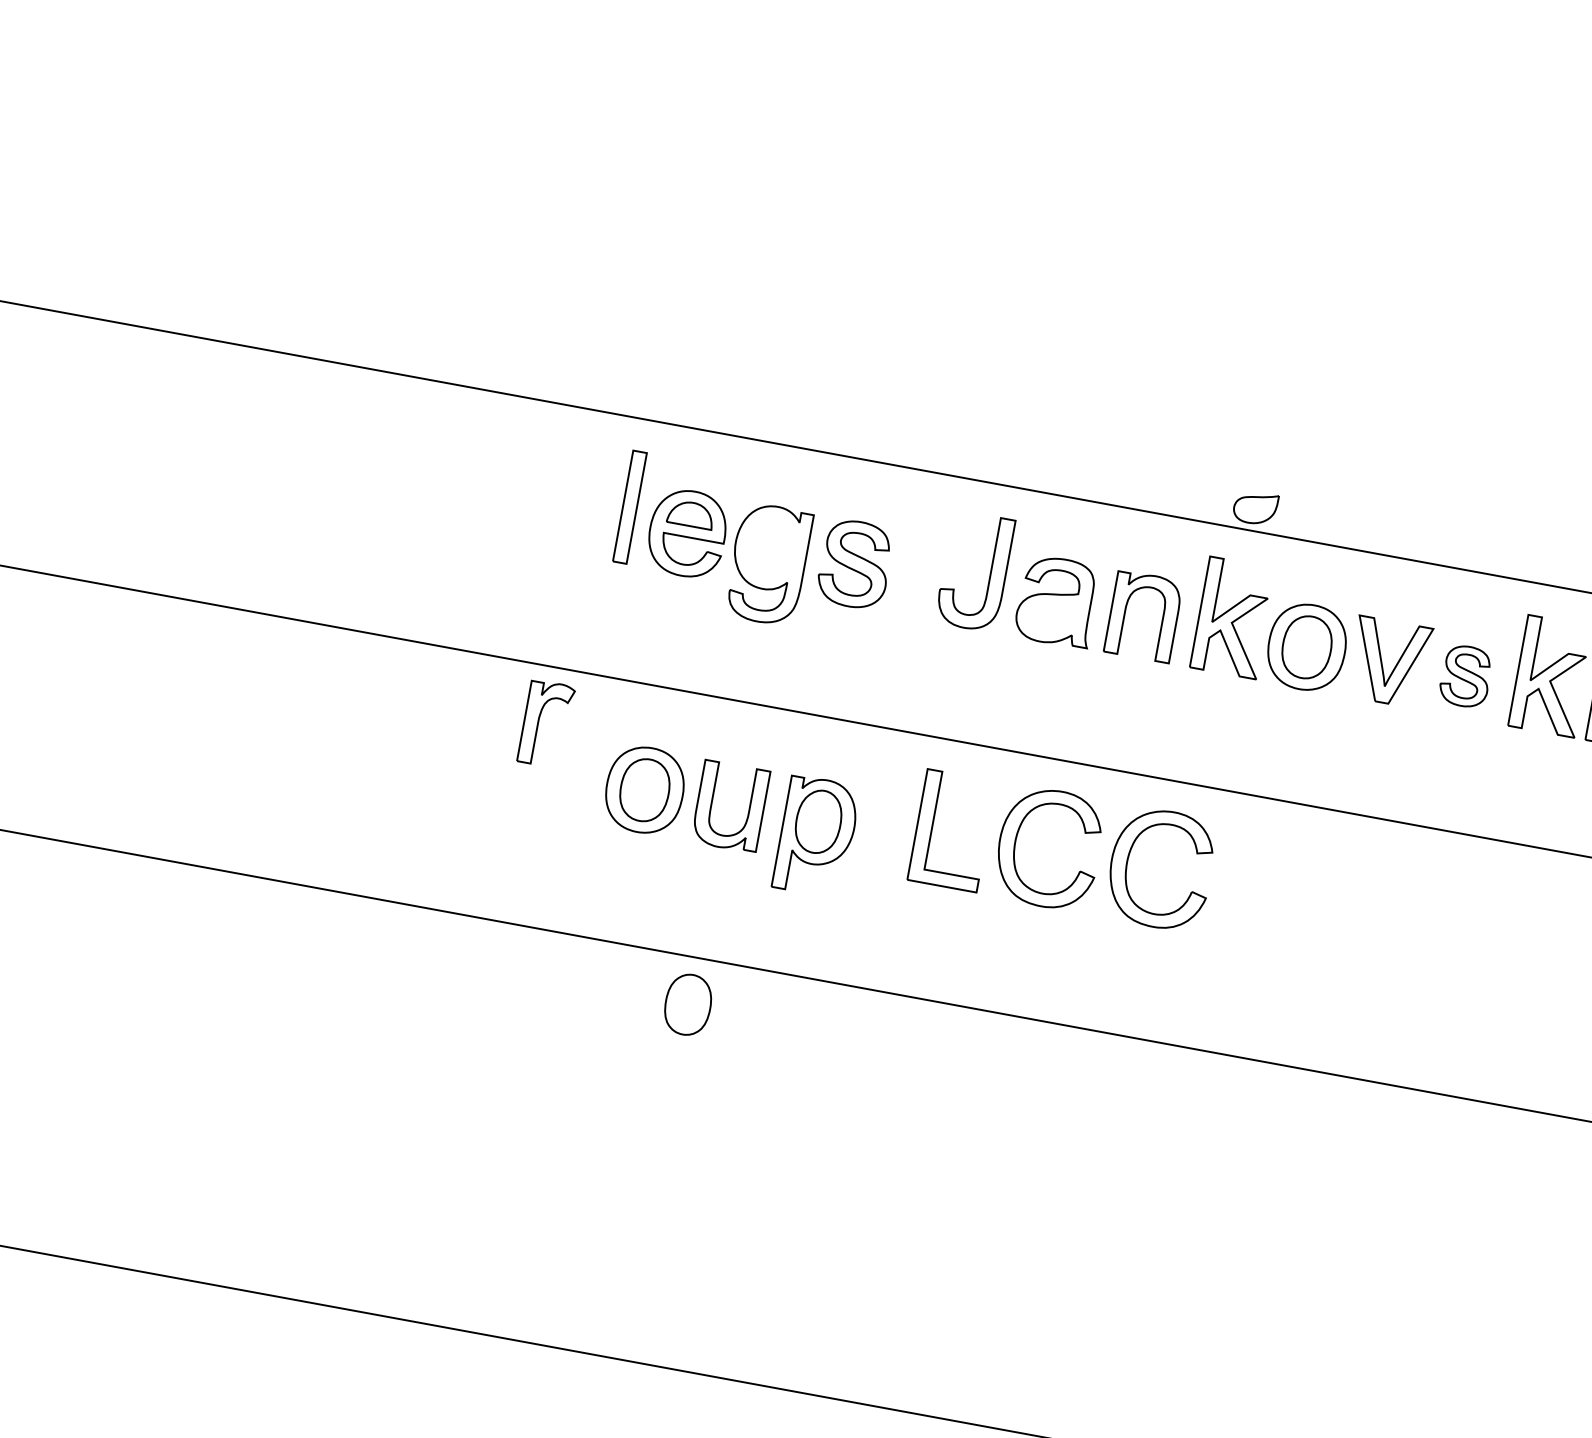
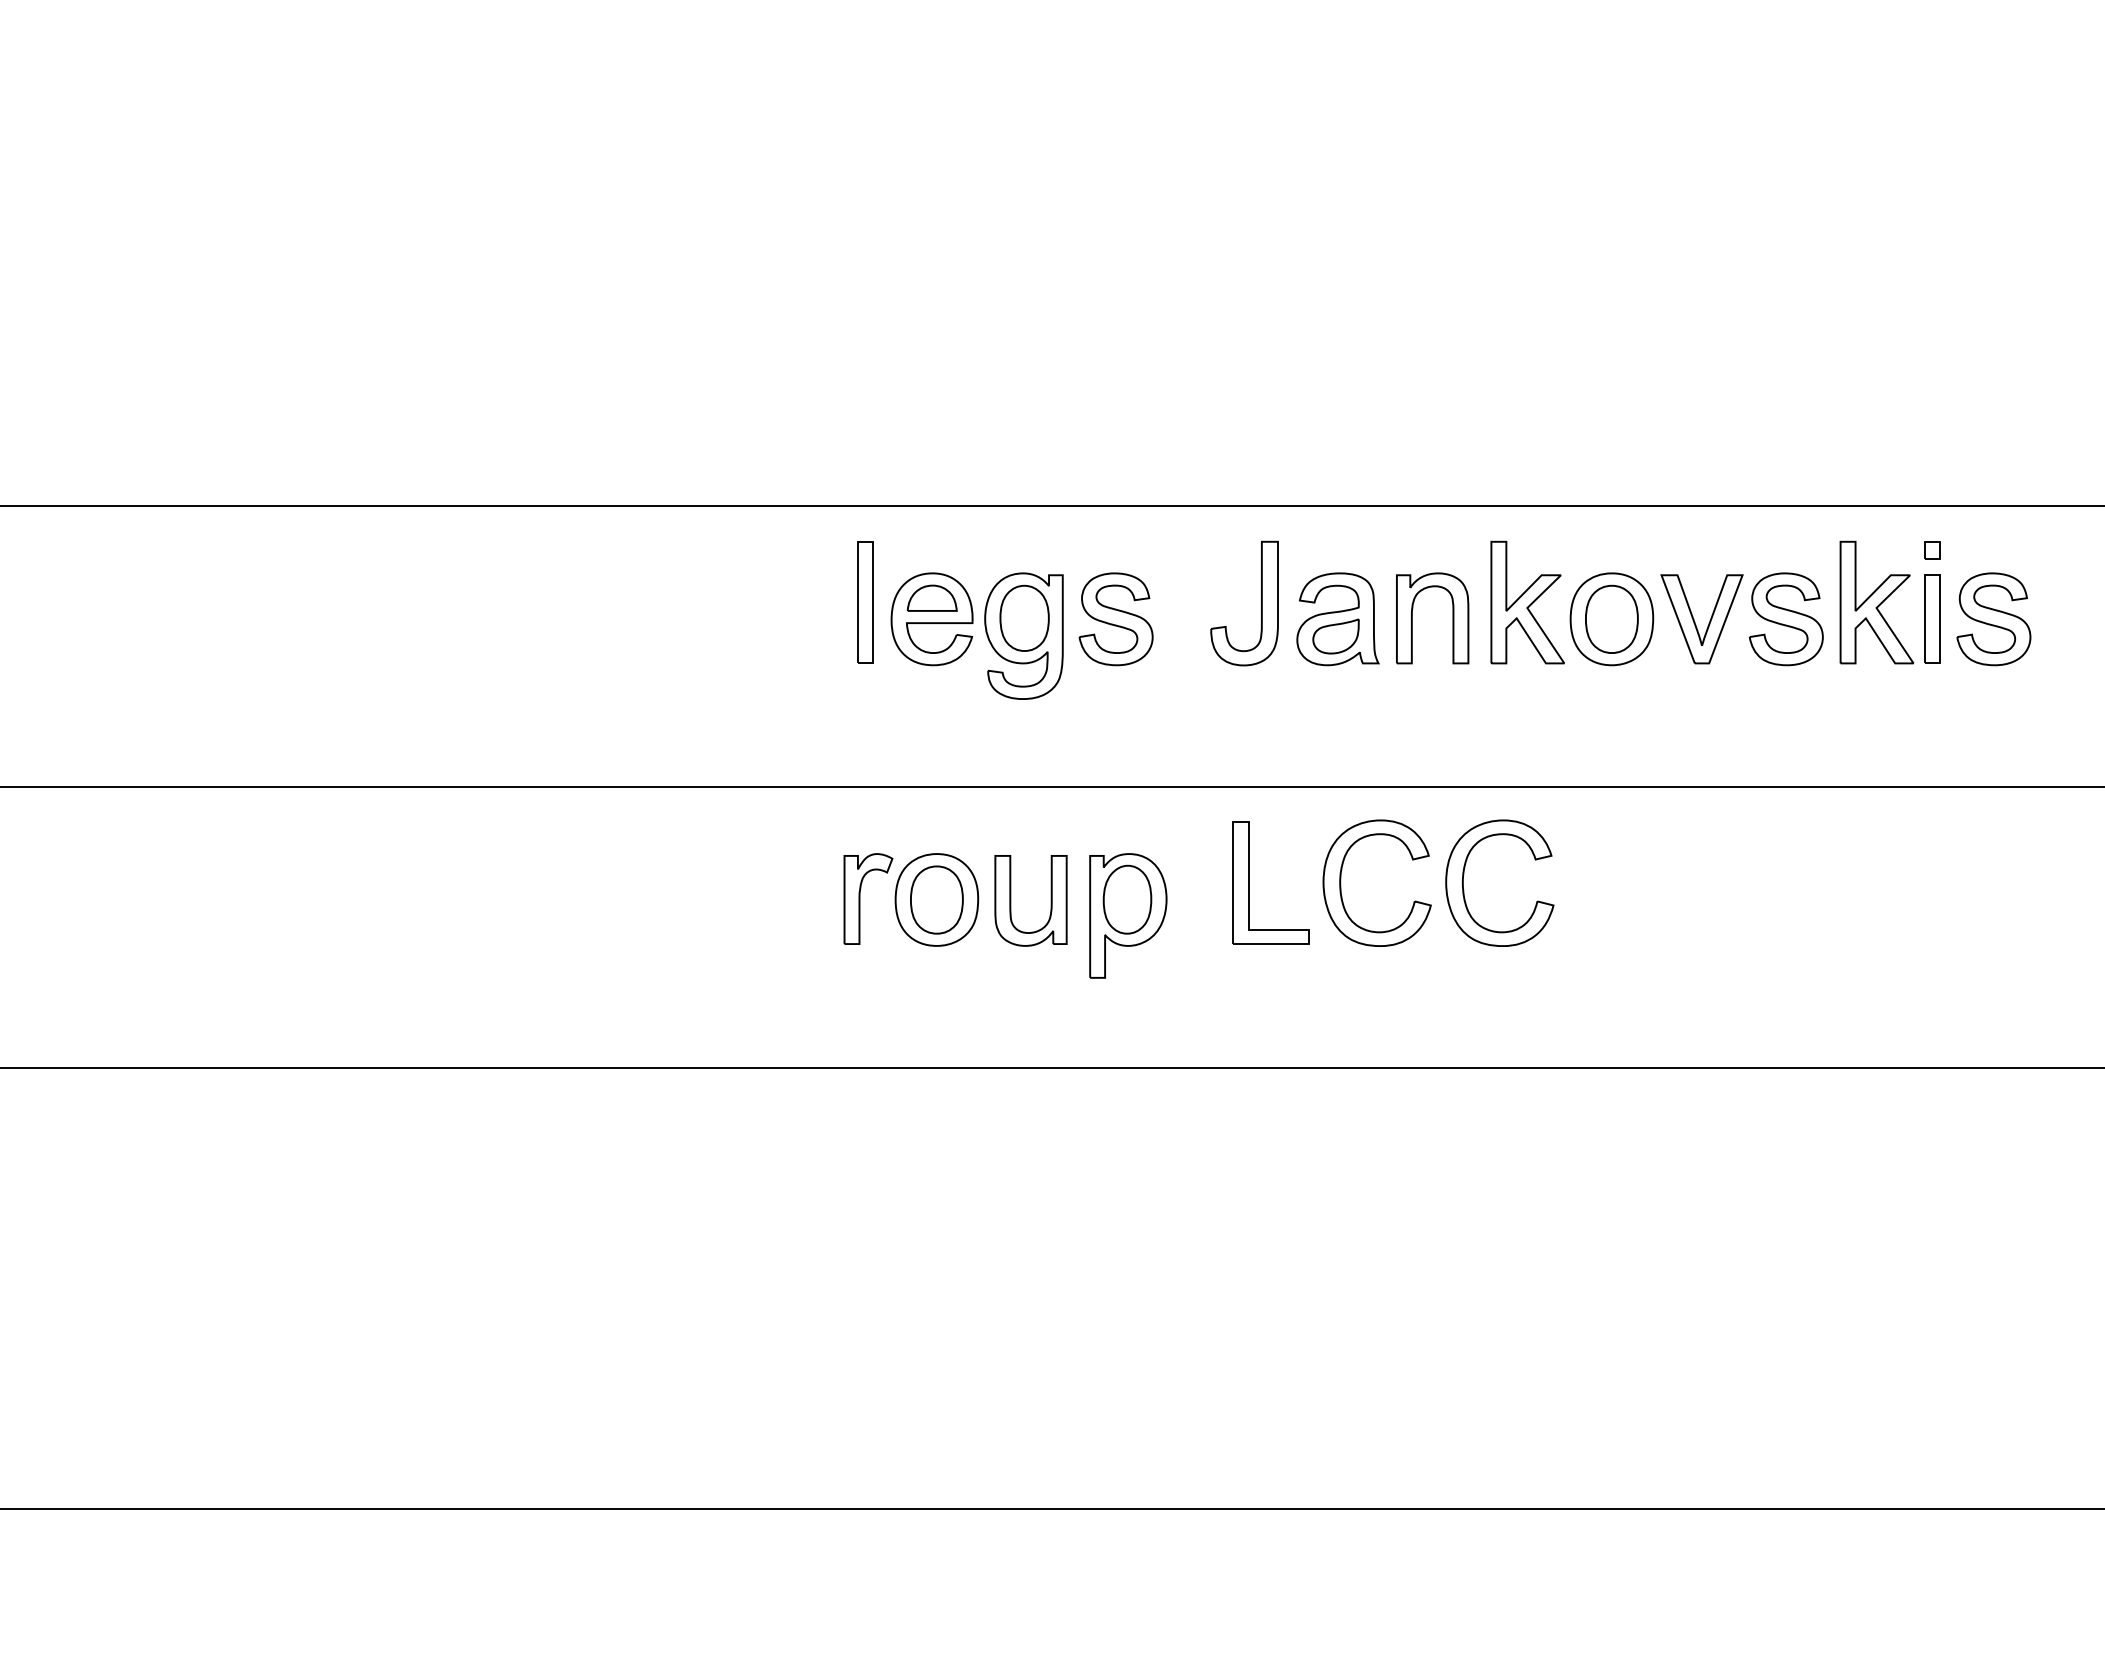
part: (1254, 507) -> (1335, 636), moved
part: (1465, 676) -> (1785, 619), size x1.43
part: (539, 722) -> (860, 898), moved
part: (688, 1003) -> (1024, 617), moved

